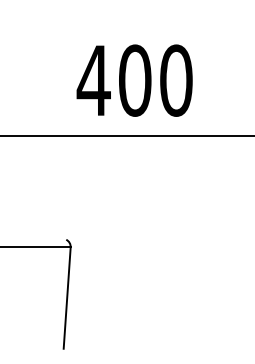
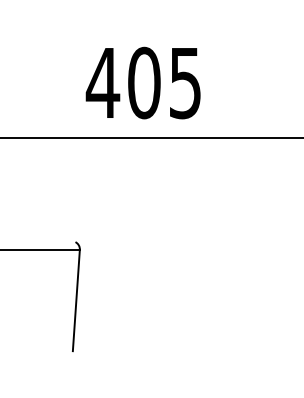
text: (176, 80) -> (185, 82), 400 -> 405

